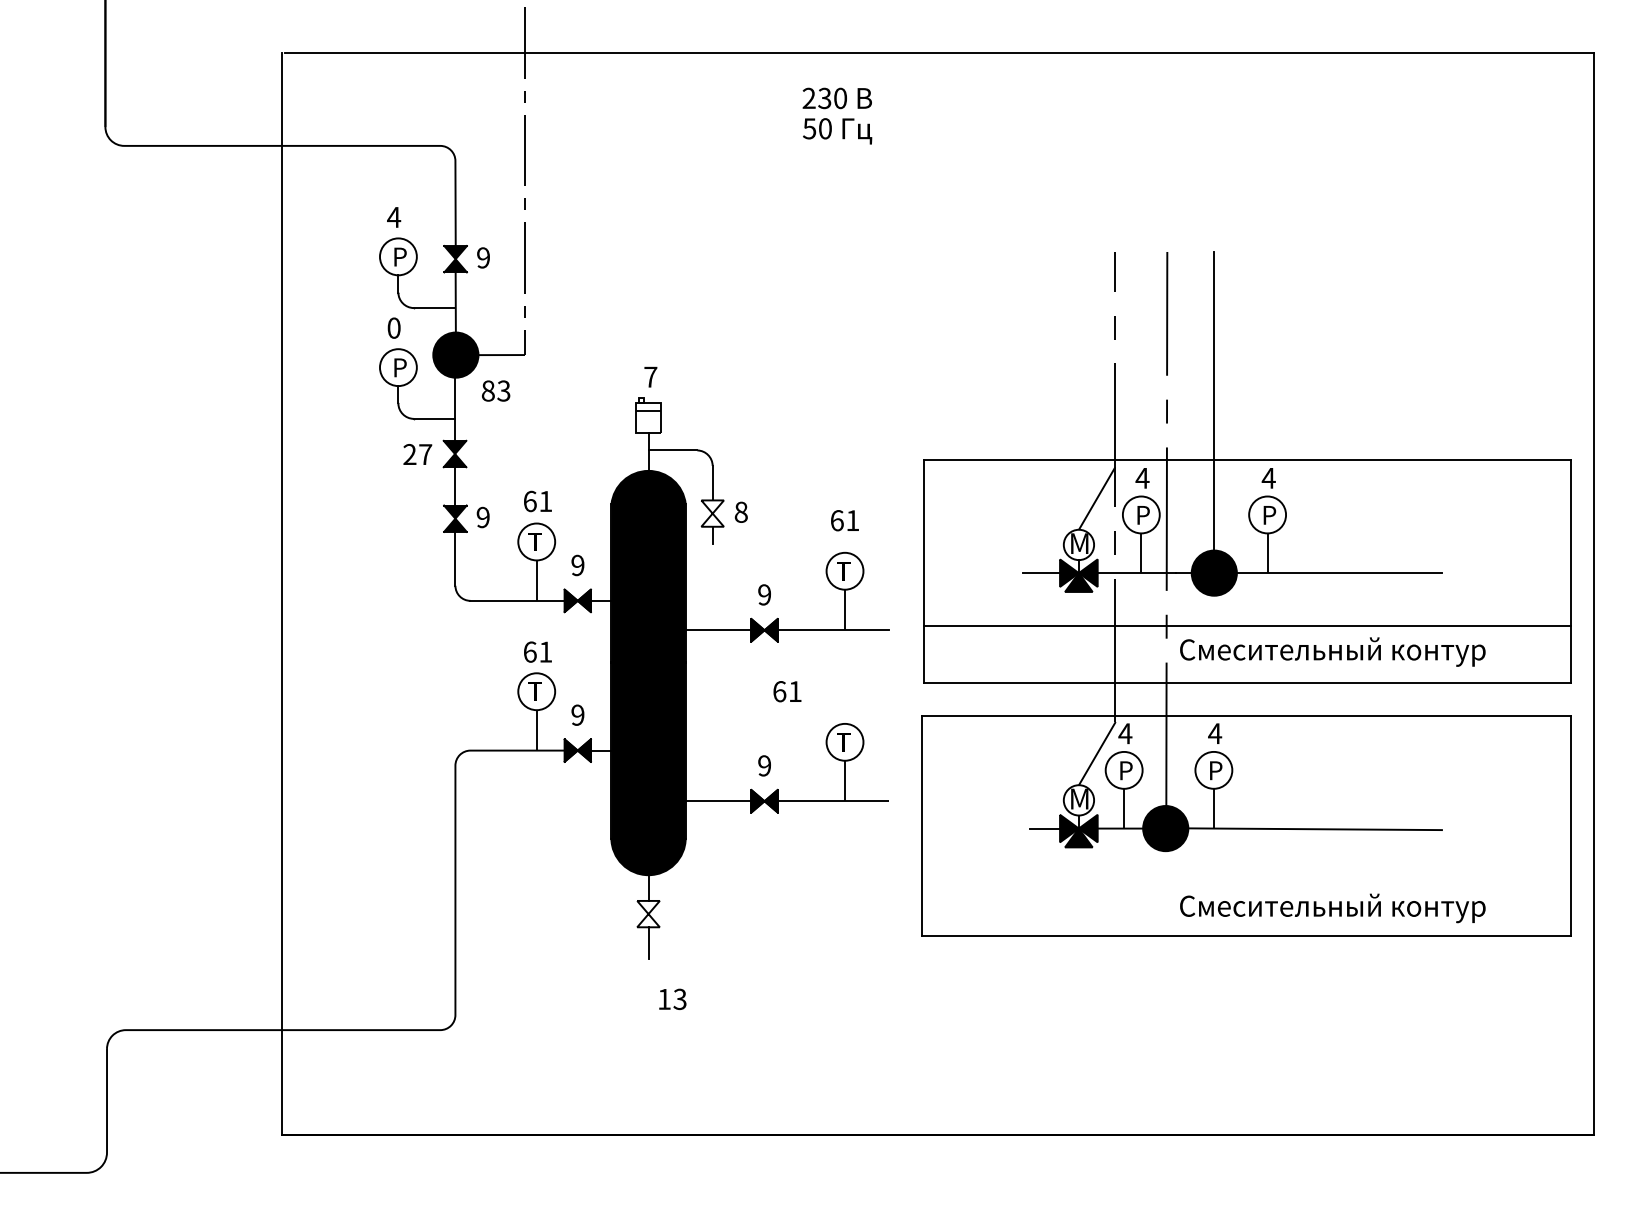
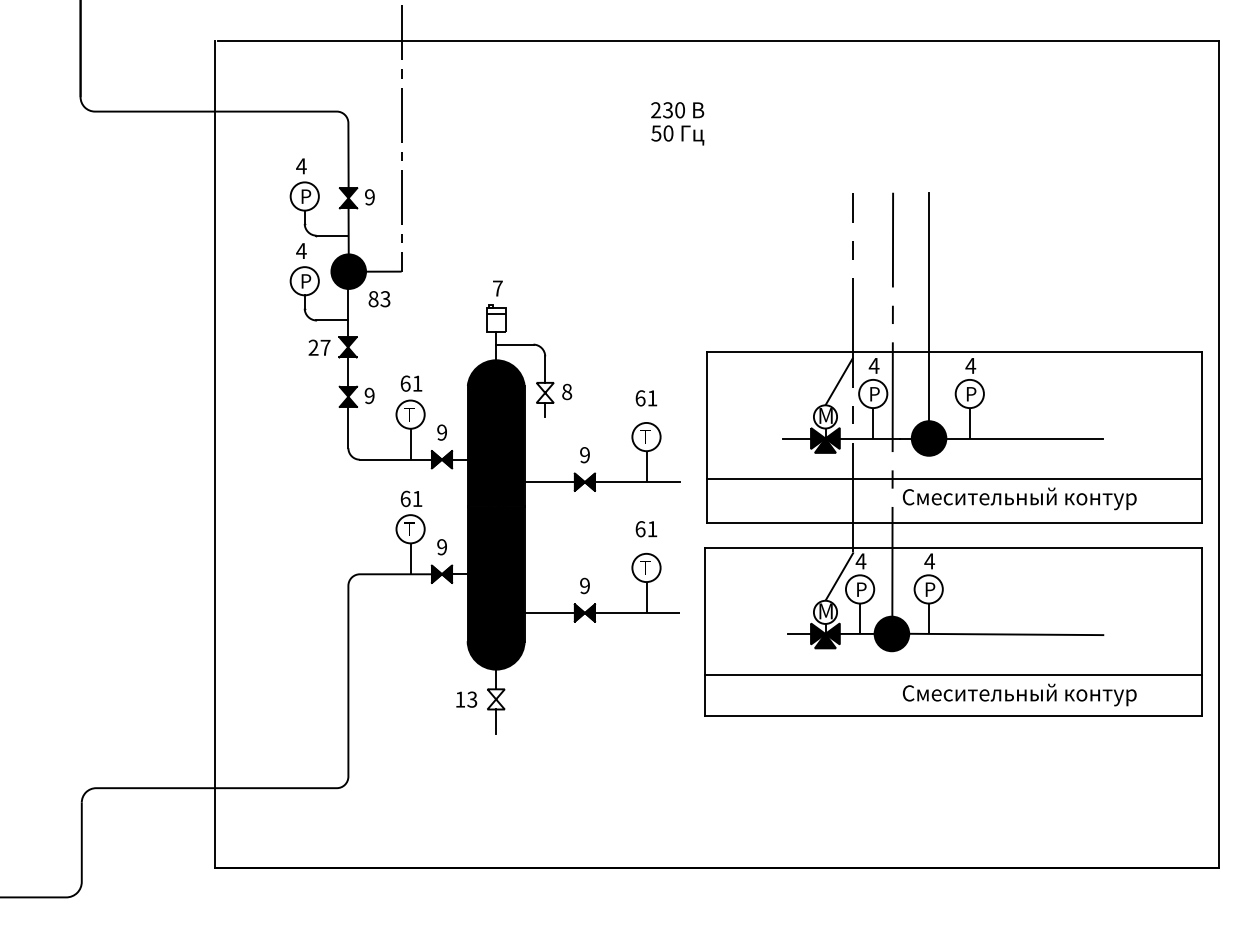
text: (837, 115) -> (677, 123), moved
text: (394, 328) -> (301, 251), 0 -> 4
text: (787, 692) -> (646, 529), moved
line: (1246, 881) -> (953, 674), added
text: (672, 999) -> (466, 699), moved

